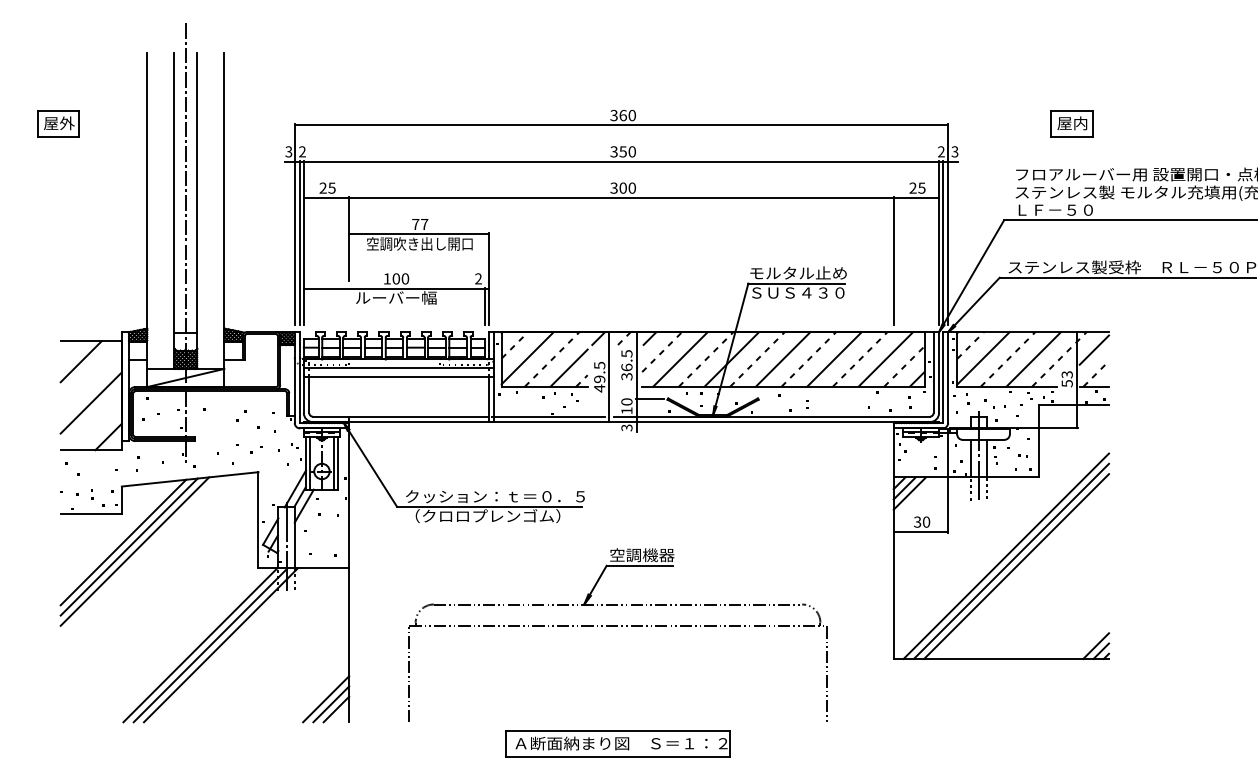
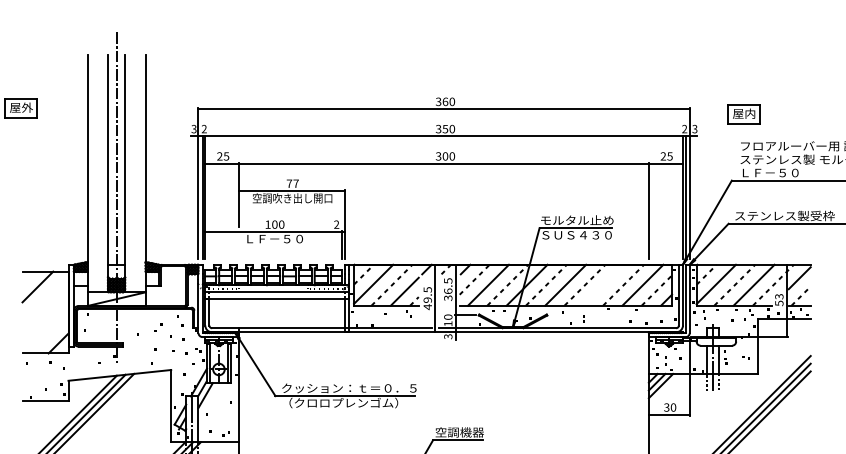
part: (1071, 123) -> (743, 113), moved
text: (396, 297) -> (275, 238), ルーバー幅 -> ＬＦ－５０
line: (834, 359) -> (604, 285), removed
line: (90, 402) -> (44, 317), removed

